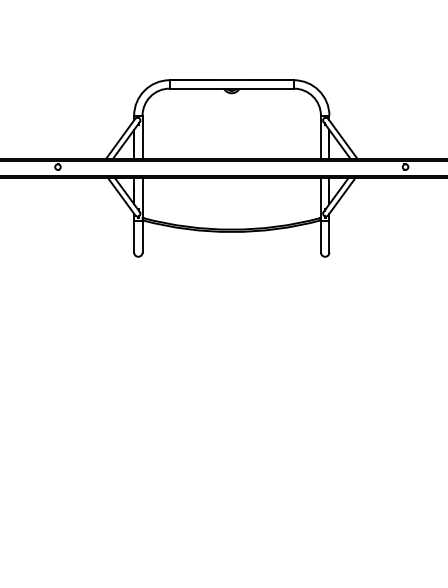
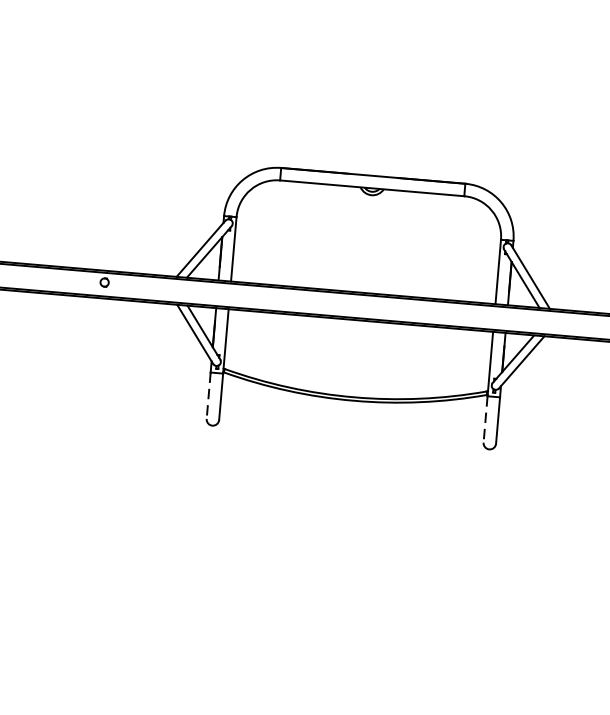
line: (134, 236) -> (209, 395), solid -> dashed
line: (320, 236) -> (484, 418), solid -> dashed

